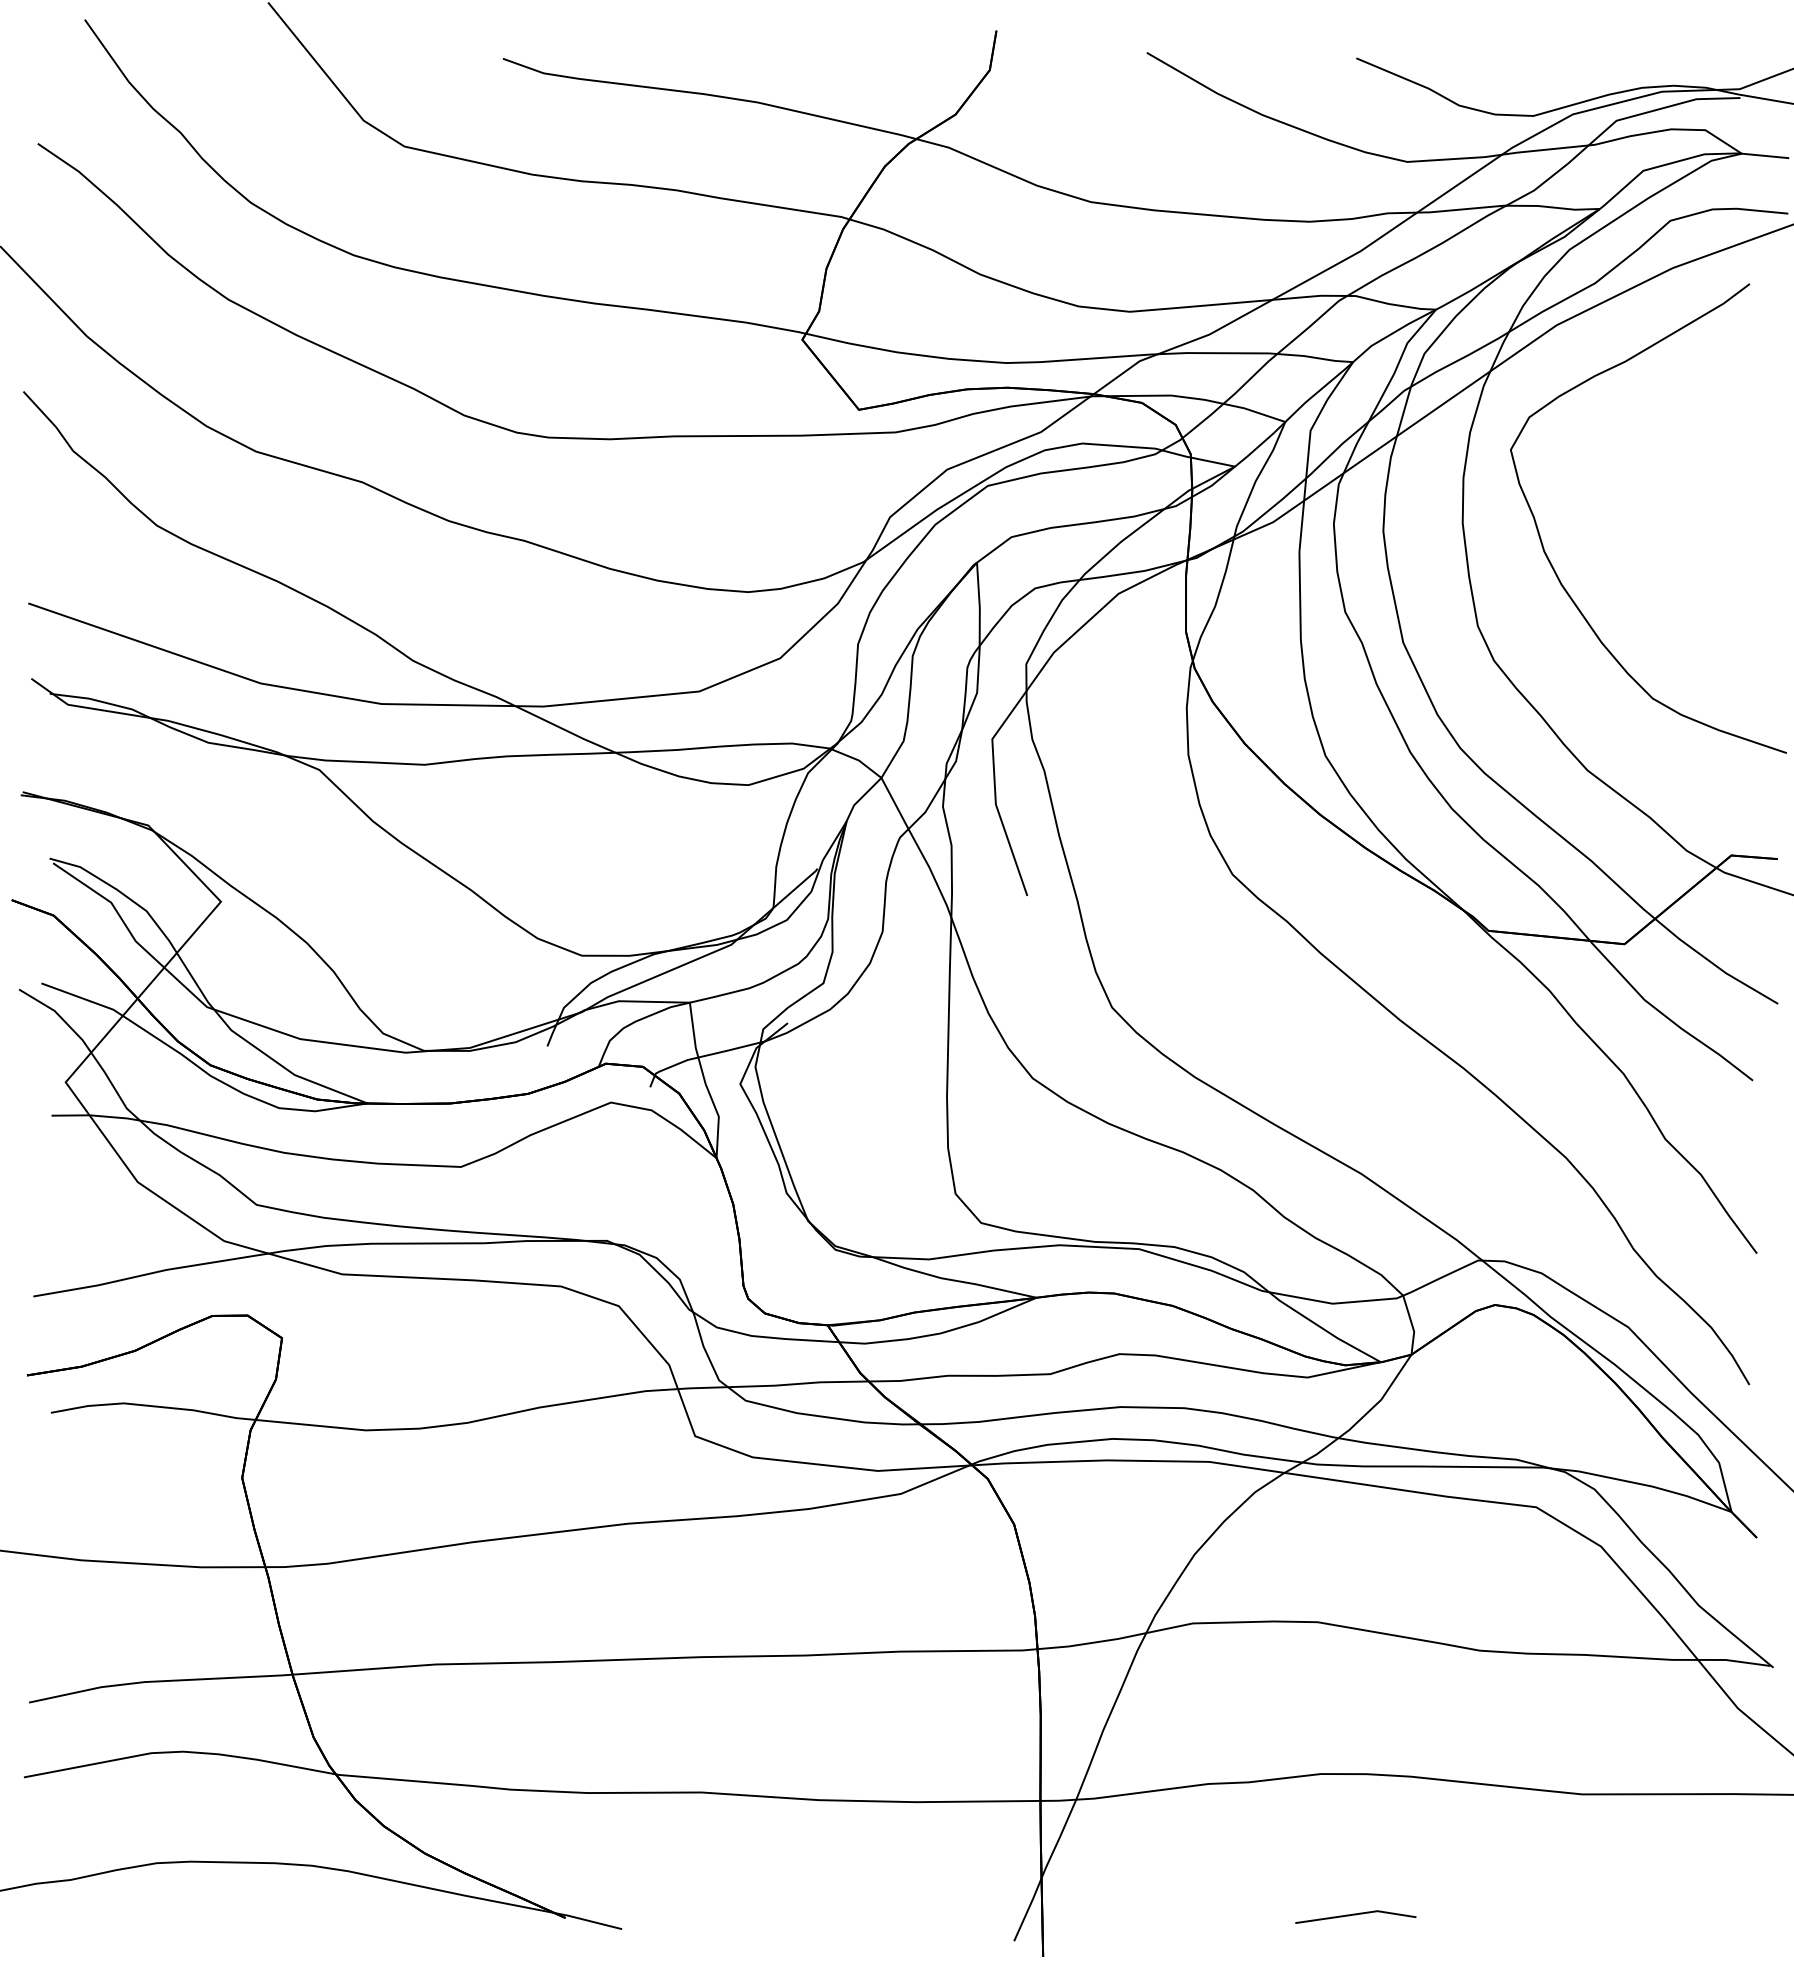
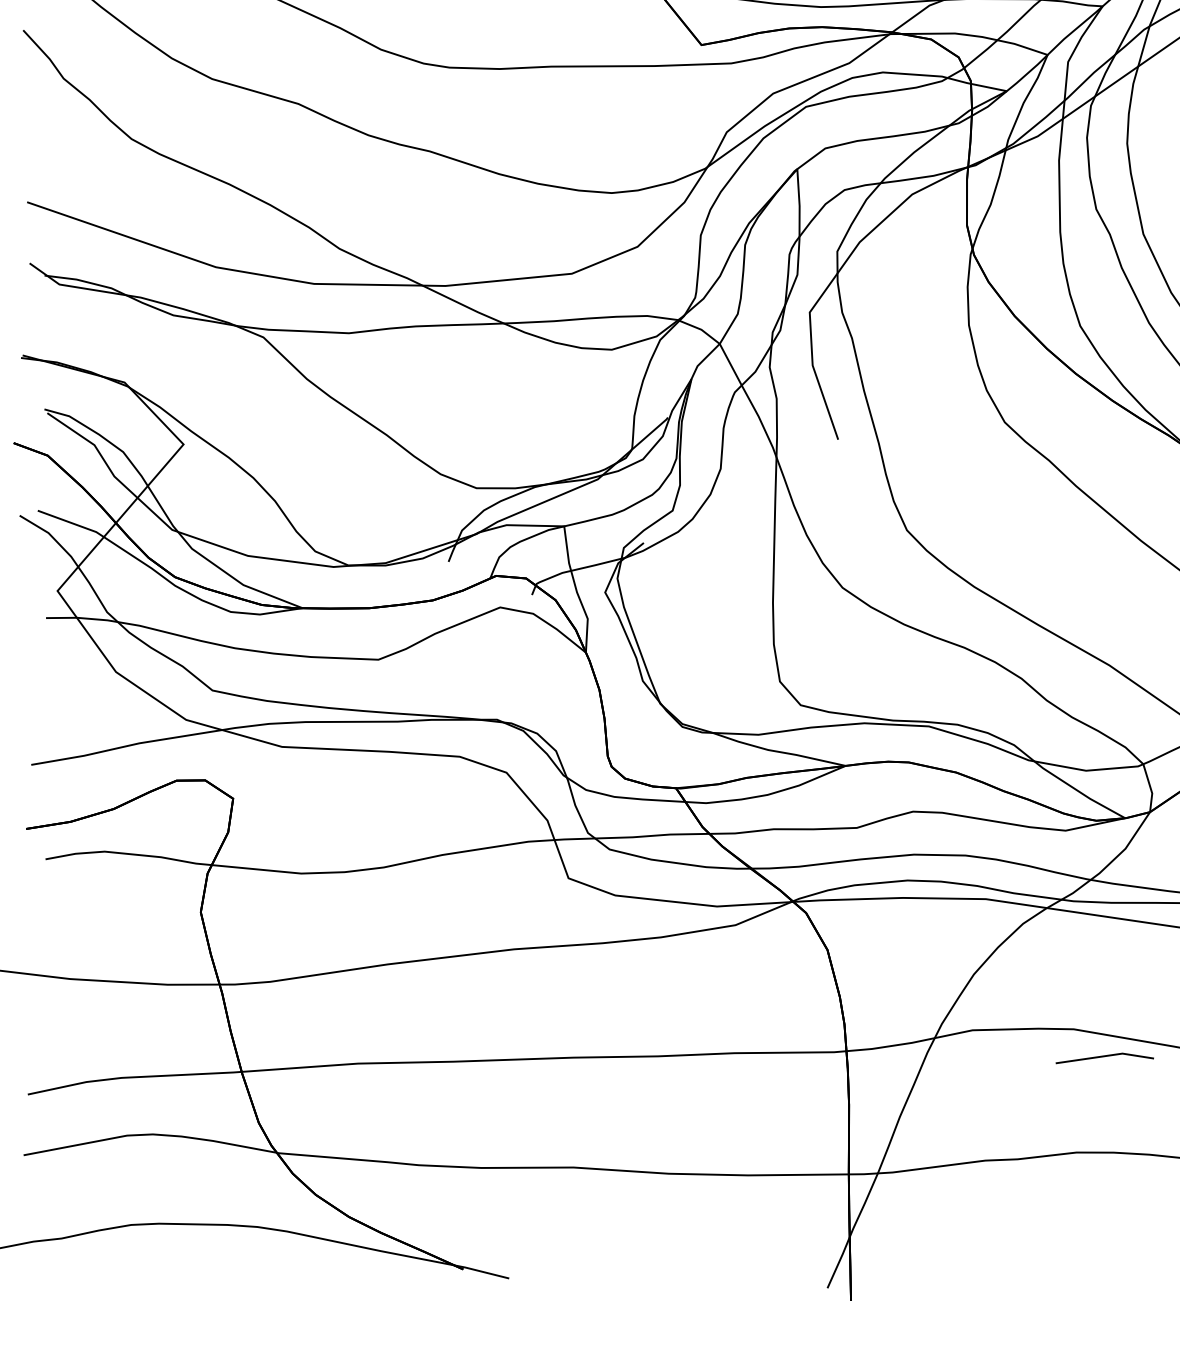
line: (1355, 1915) -> (1104, 1057), moved

